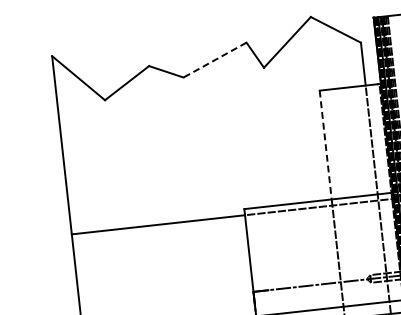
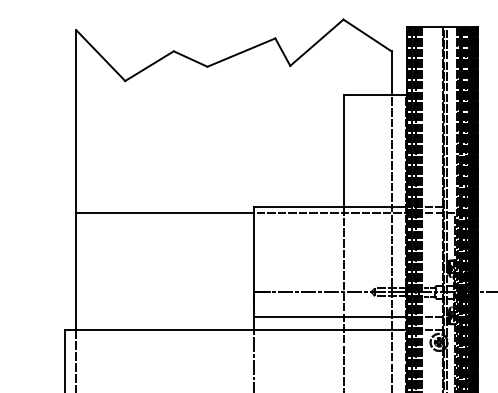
line: (215, 59) -> (241, 52), dashed -> solid
line: (325, 145) -> (344, 151), dashed -> solid

